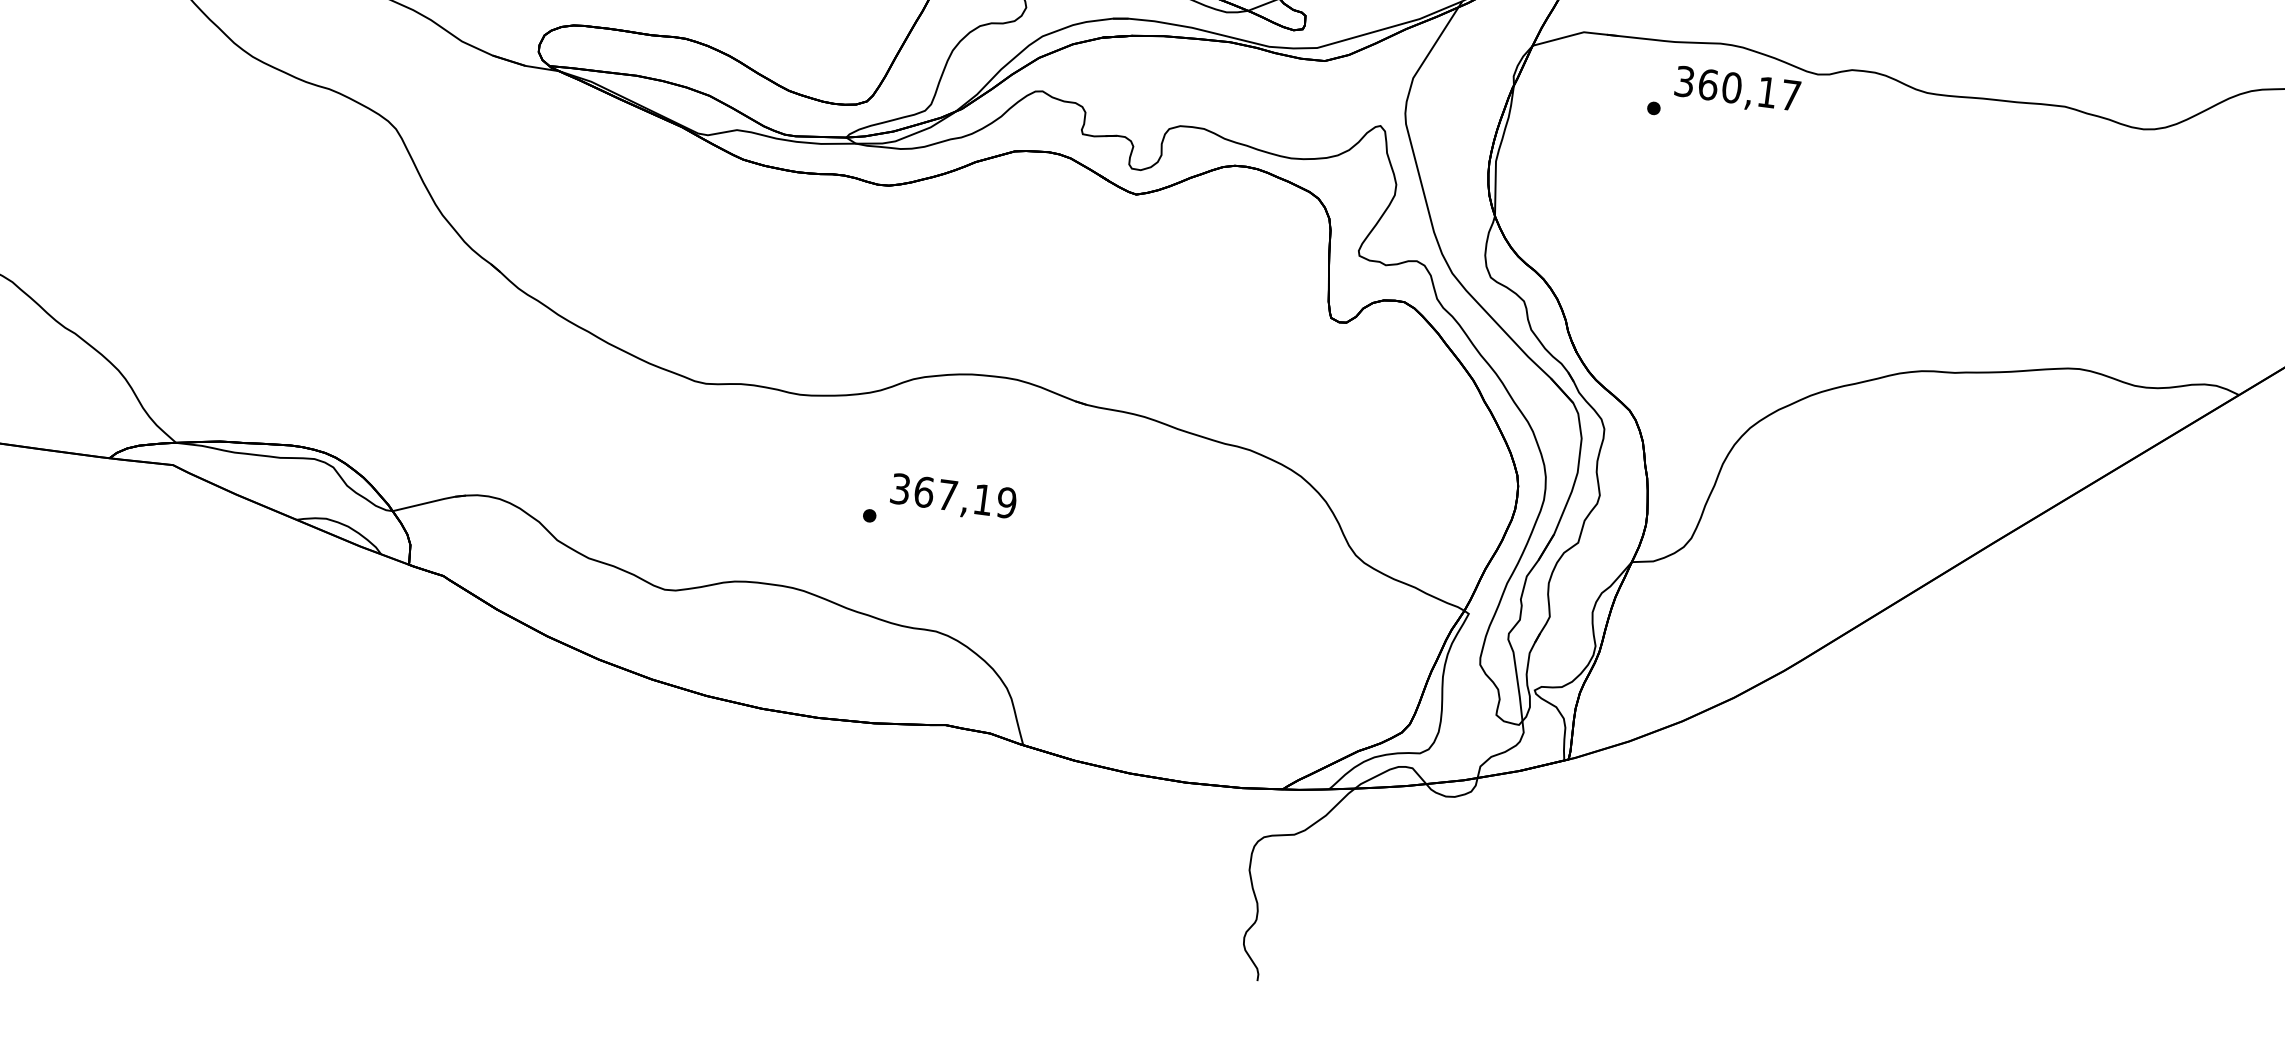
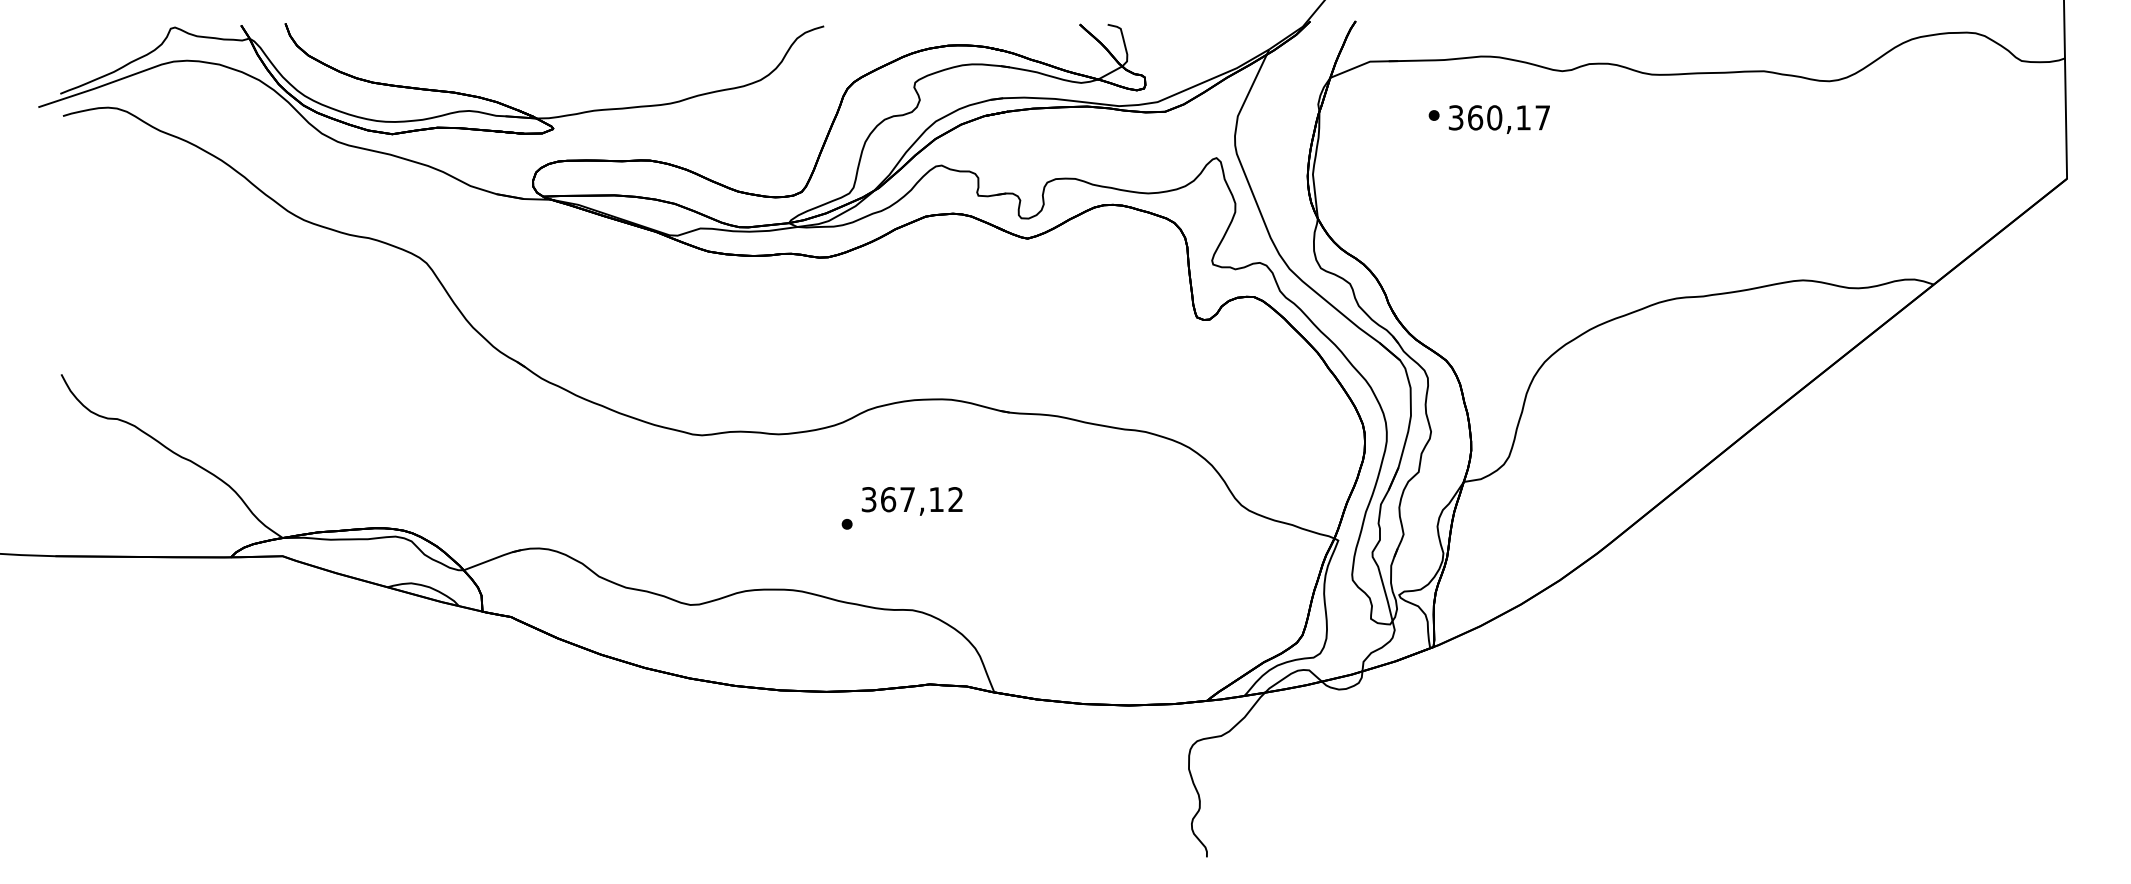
text: (1736, 90) -> (1498, 119), moved
text: (1006, 502) -> (955, 499), 367,19 -> 367,12

